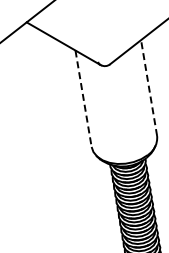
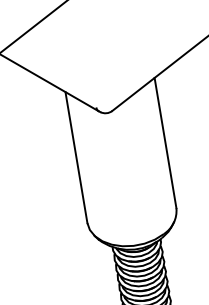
line: (149, 88) -> (166, 143), dashed -> solid
line: (83, 98) -> (76, 157), dashed -> solid

